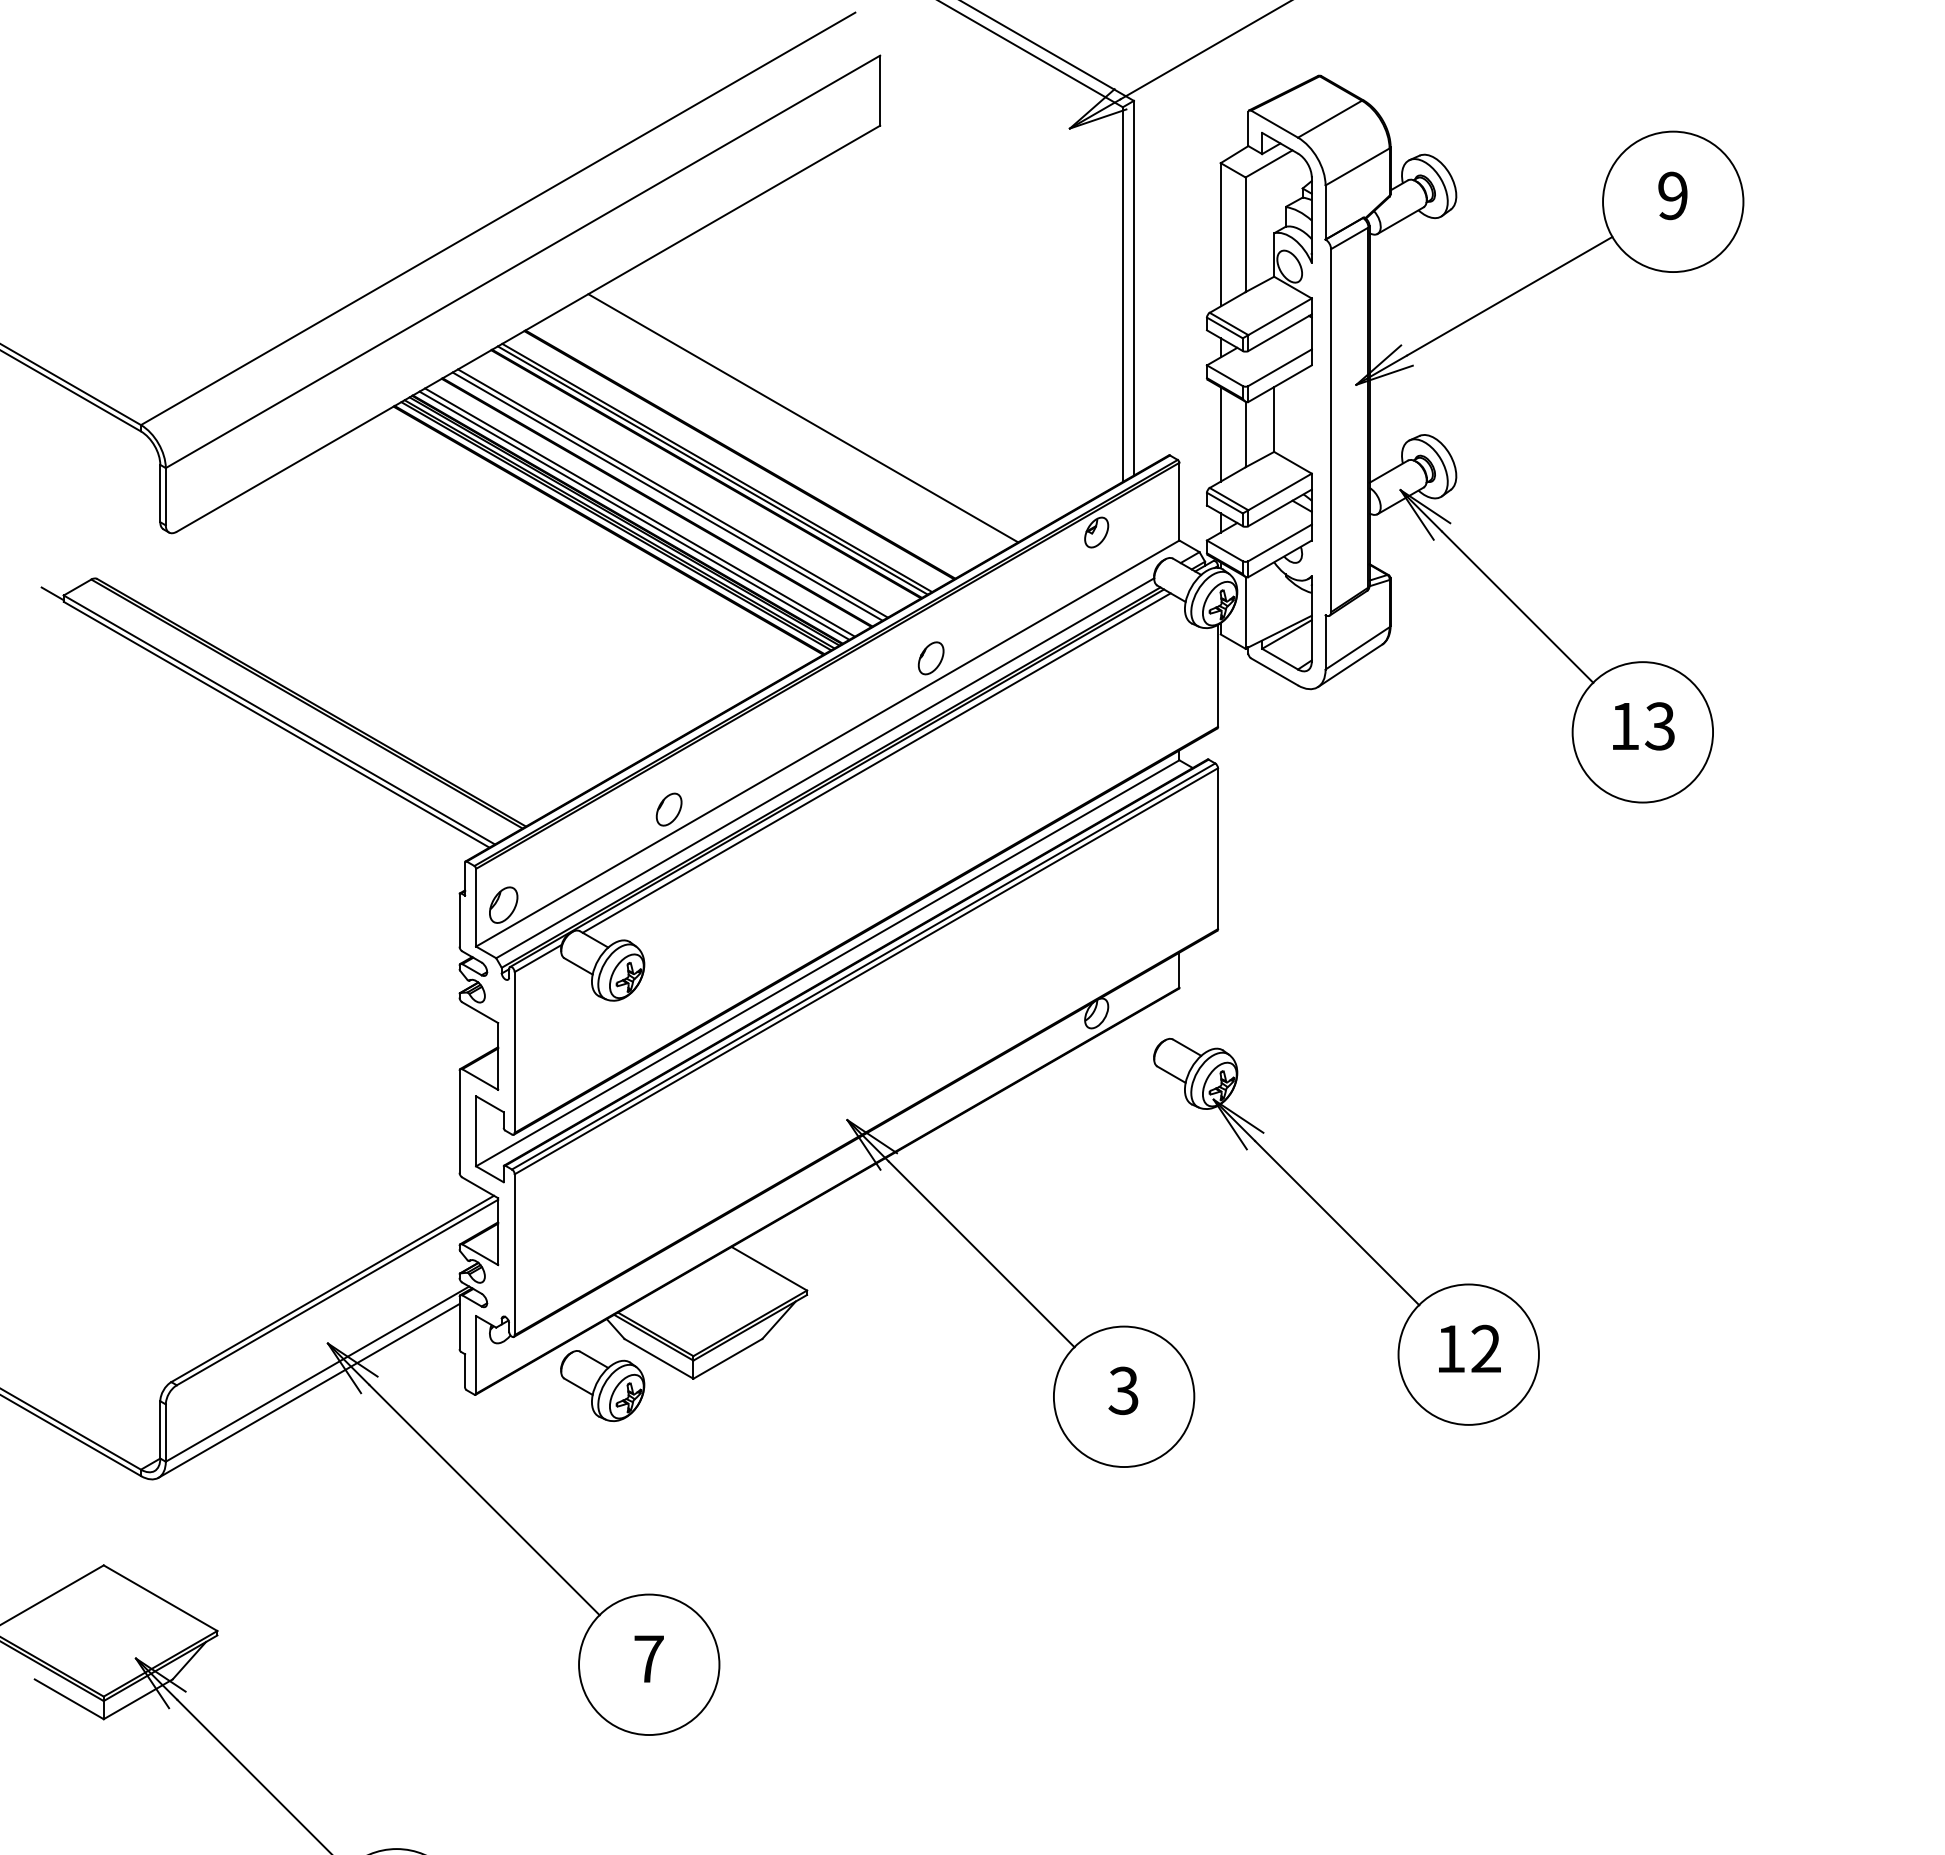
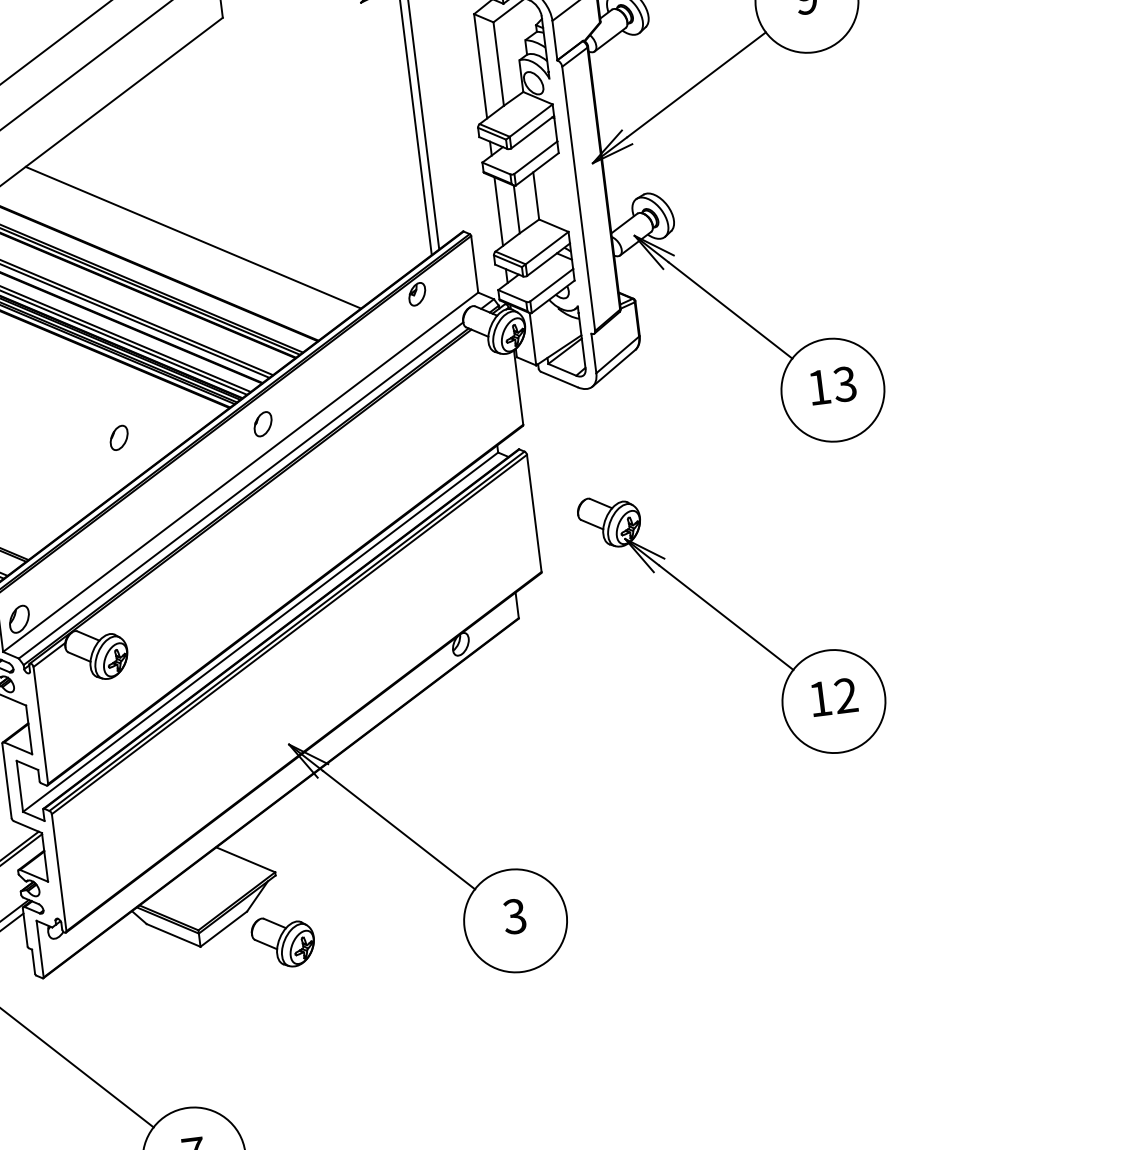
part: (930, 658) -> (262, 424), moved
line: (876, 762) -> (277, 481), removed
part: (668, 809) -> (118, 437), moved
part: (1346, 1231) -> (733, 622), moved
part: (602, 1385) -> (283, 941), moved

